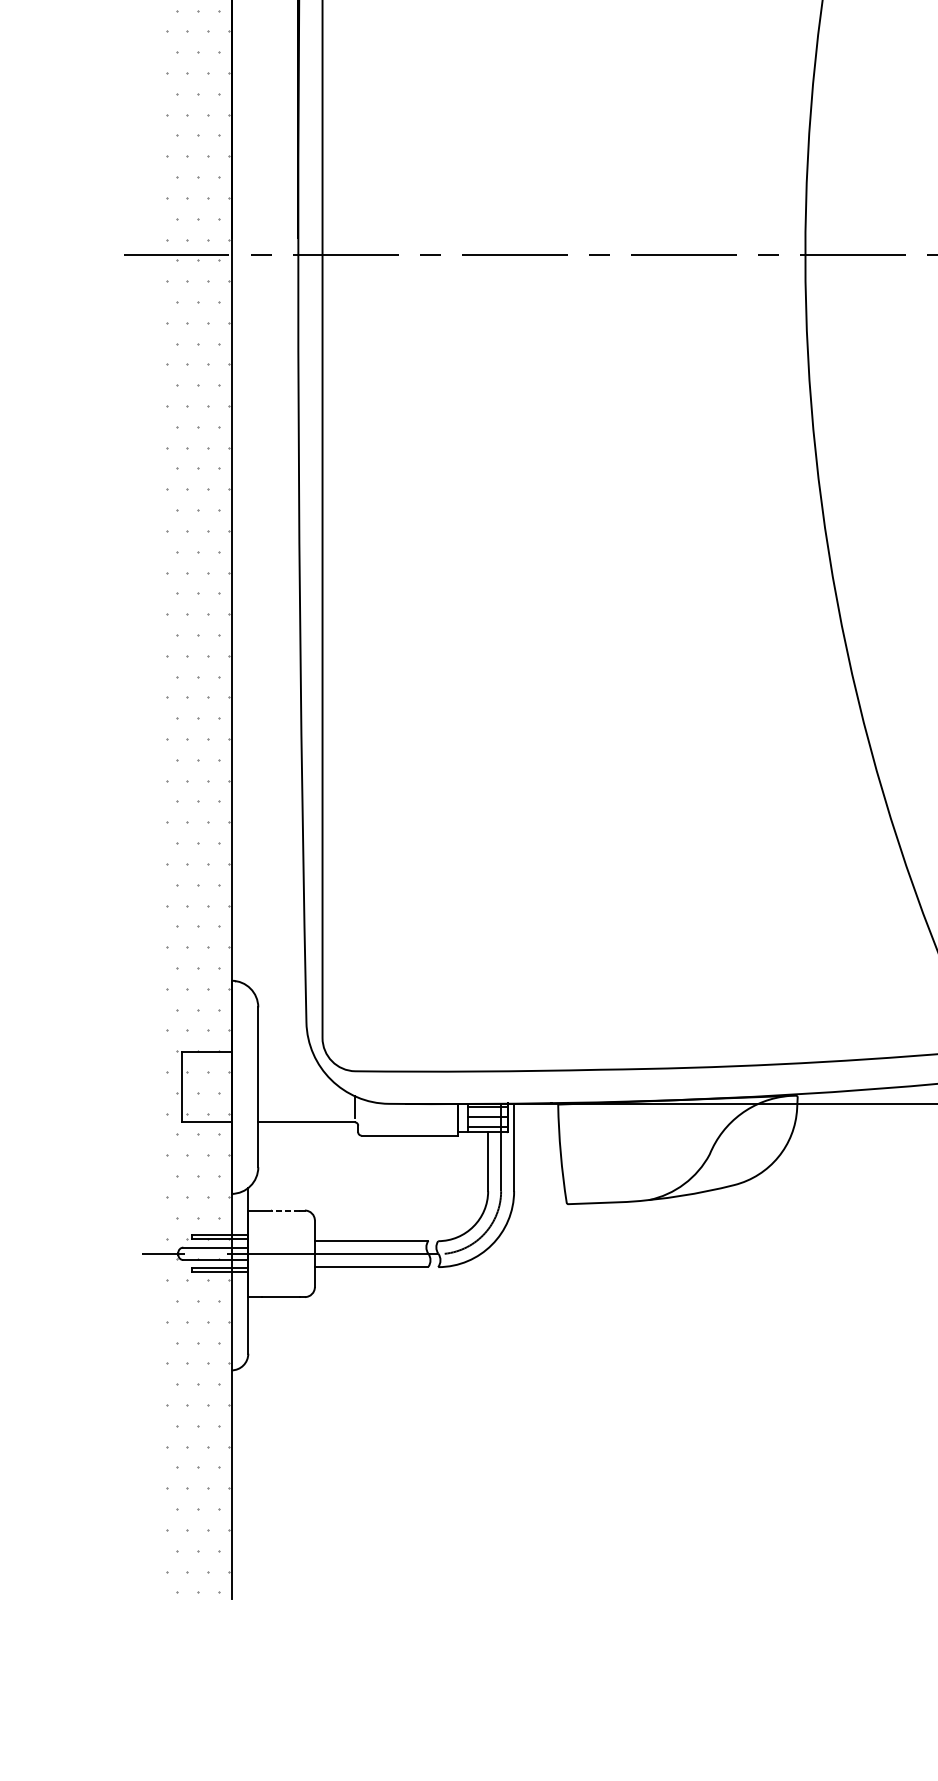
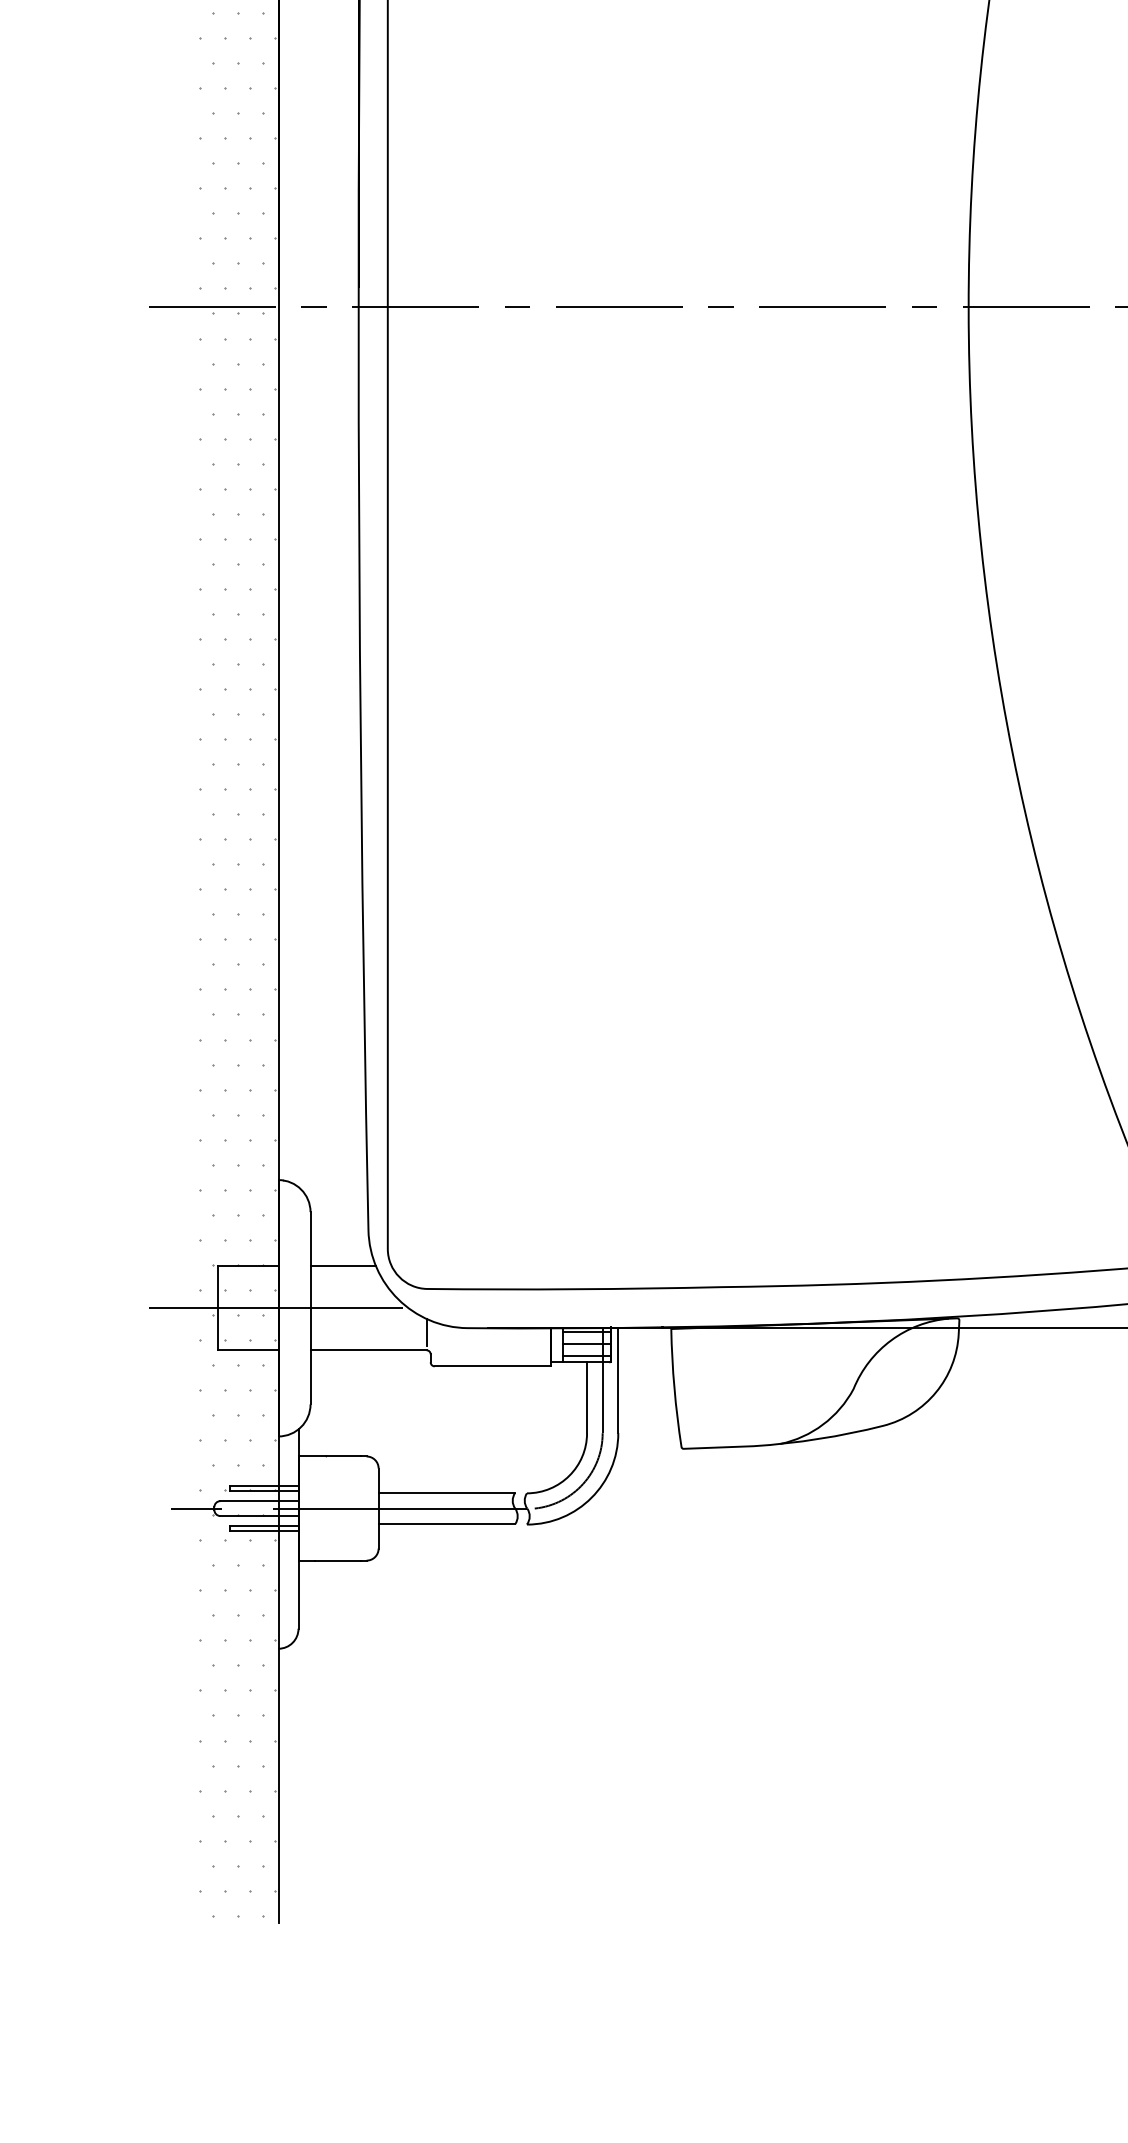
line: (284, 1052) -> (342, 1266), added
line: (231, 1087) -> (278, 1308), added
line: (285, 1210) -> (343, 1456), dashed -> solid

